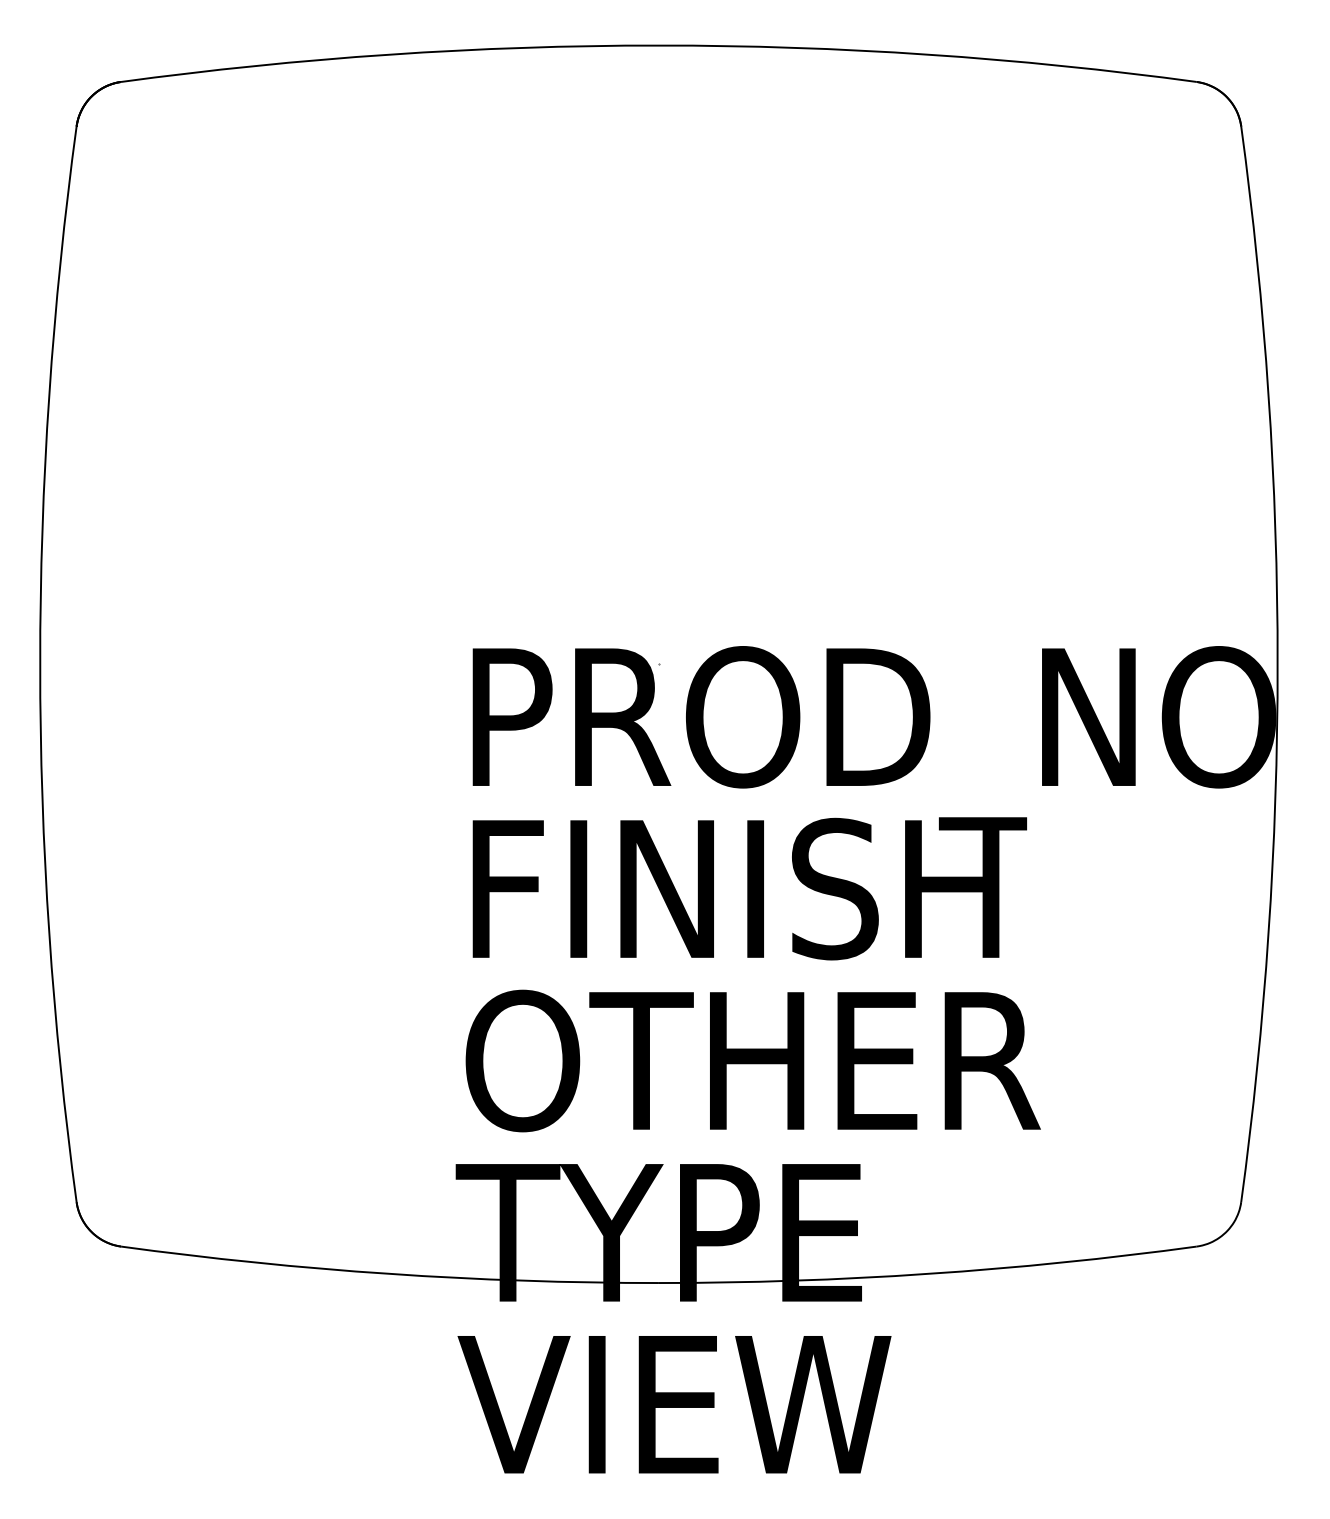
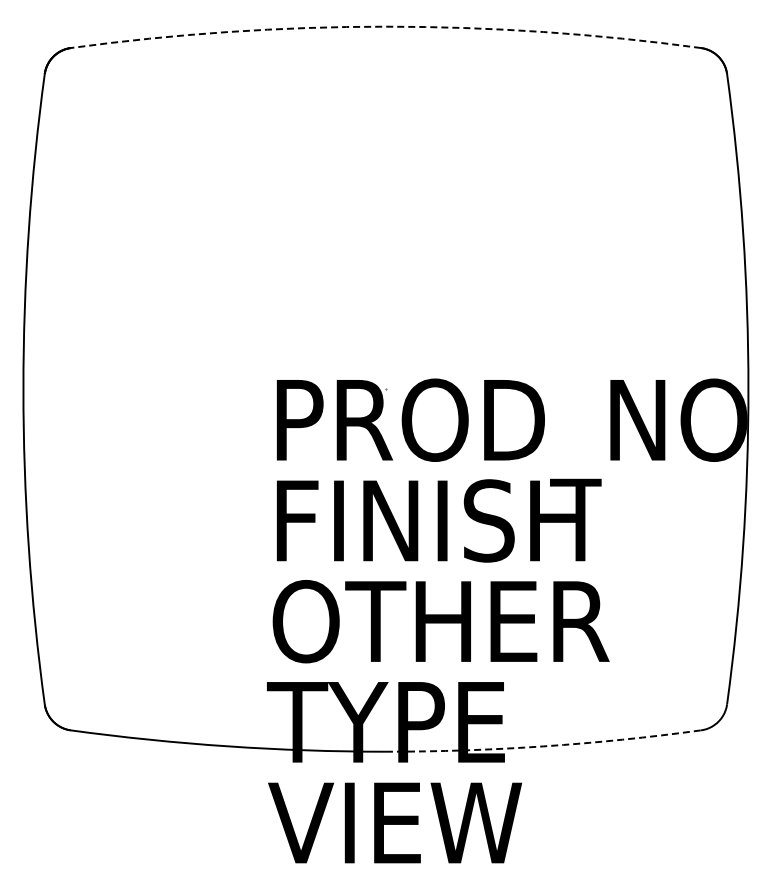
arc: (658, 45) -> (385, 26), solid -> dashed
arc: (927, 1274) -> (543, 746), solid -> dashed

